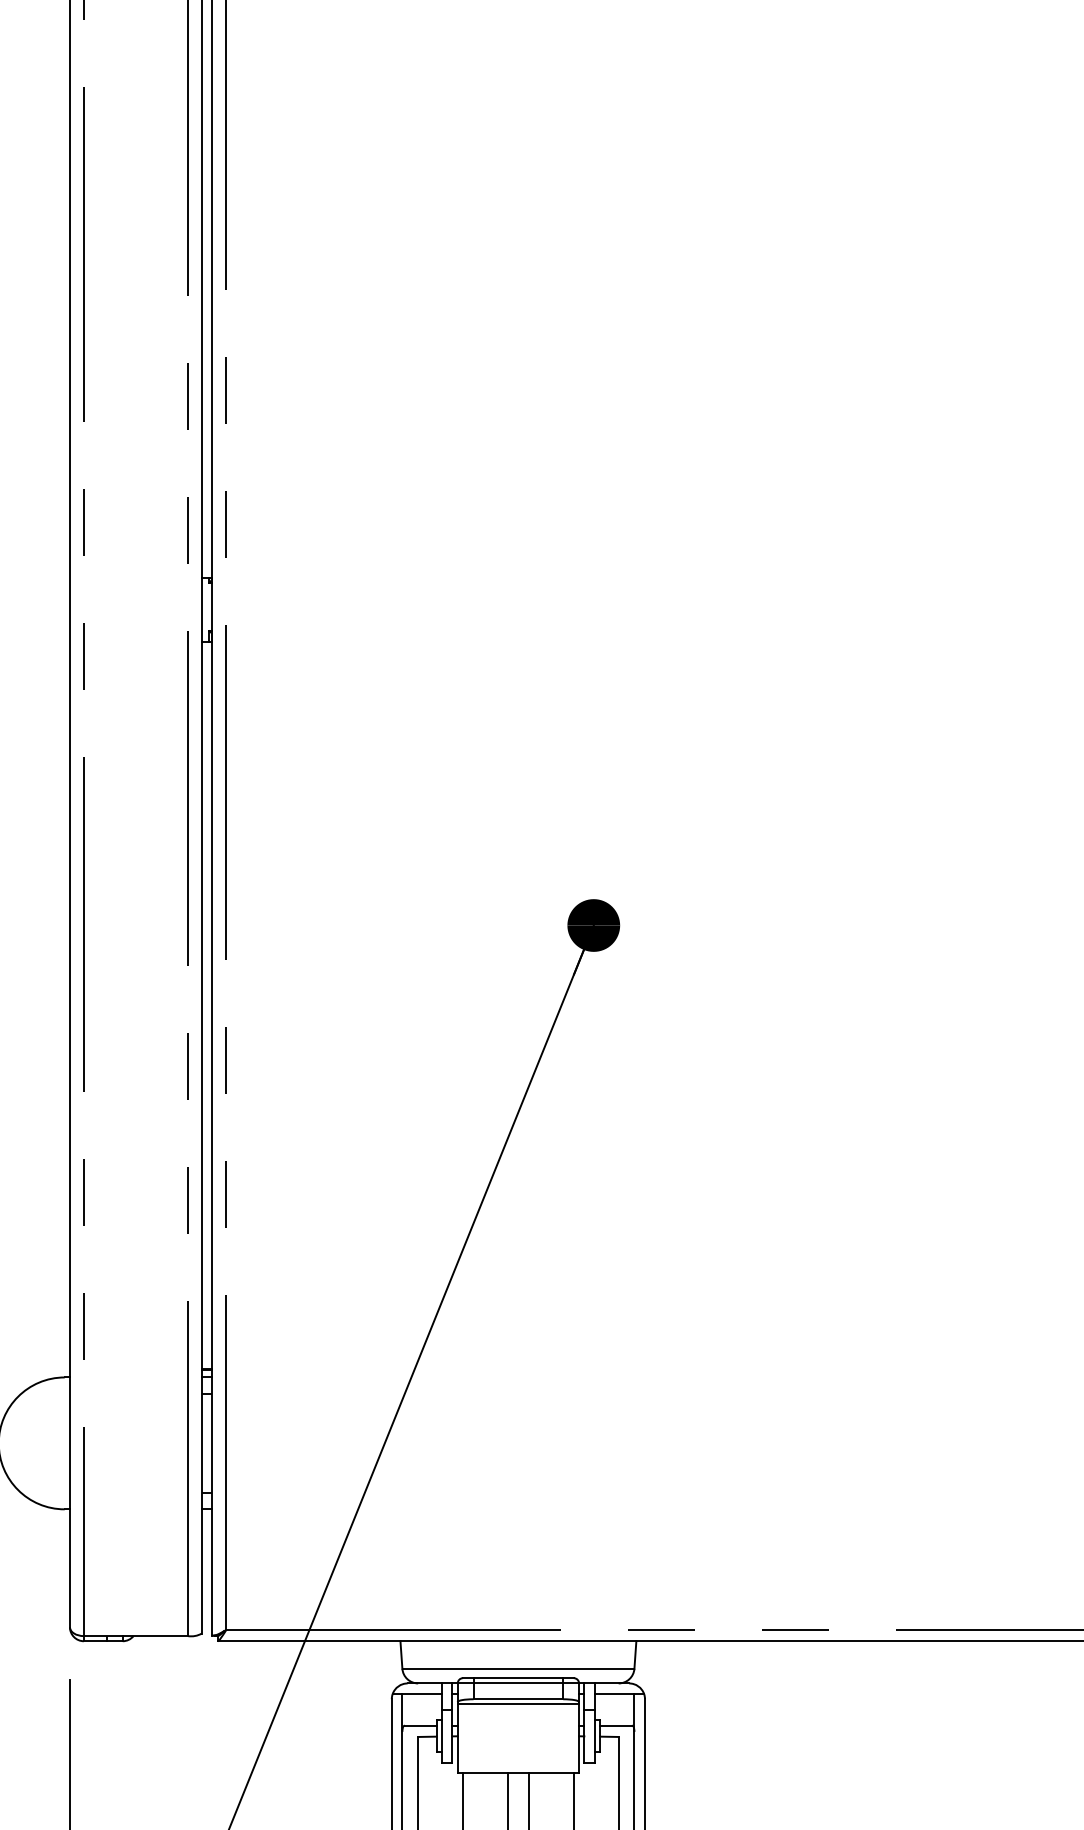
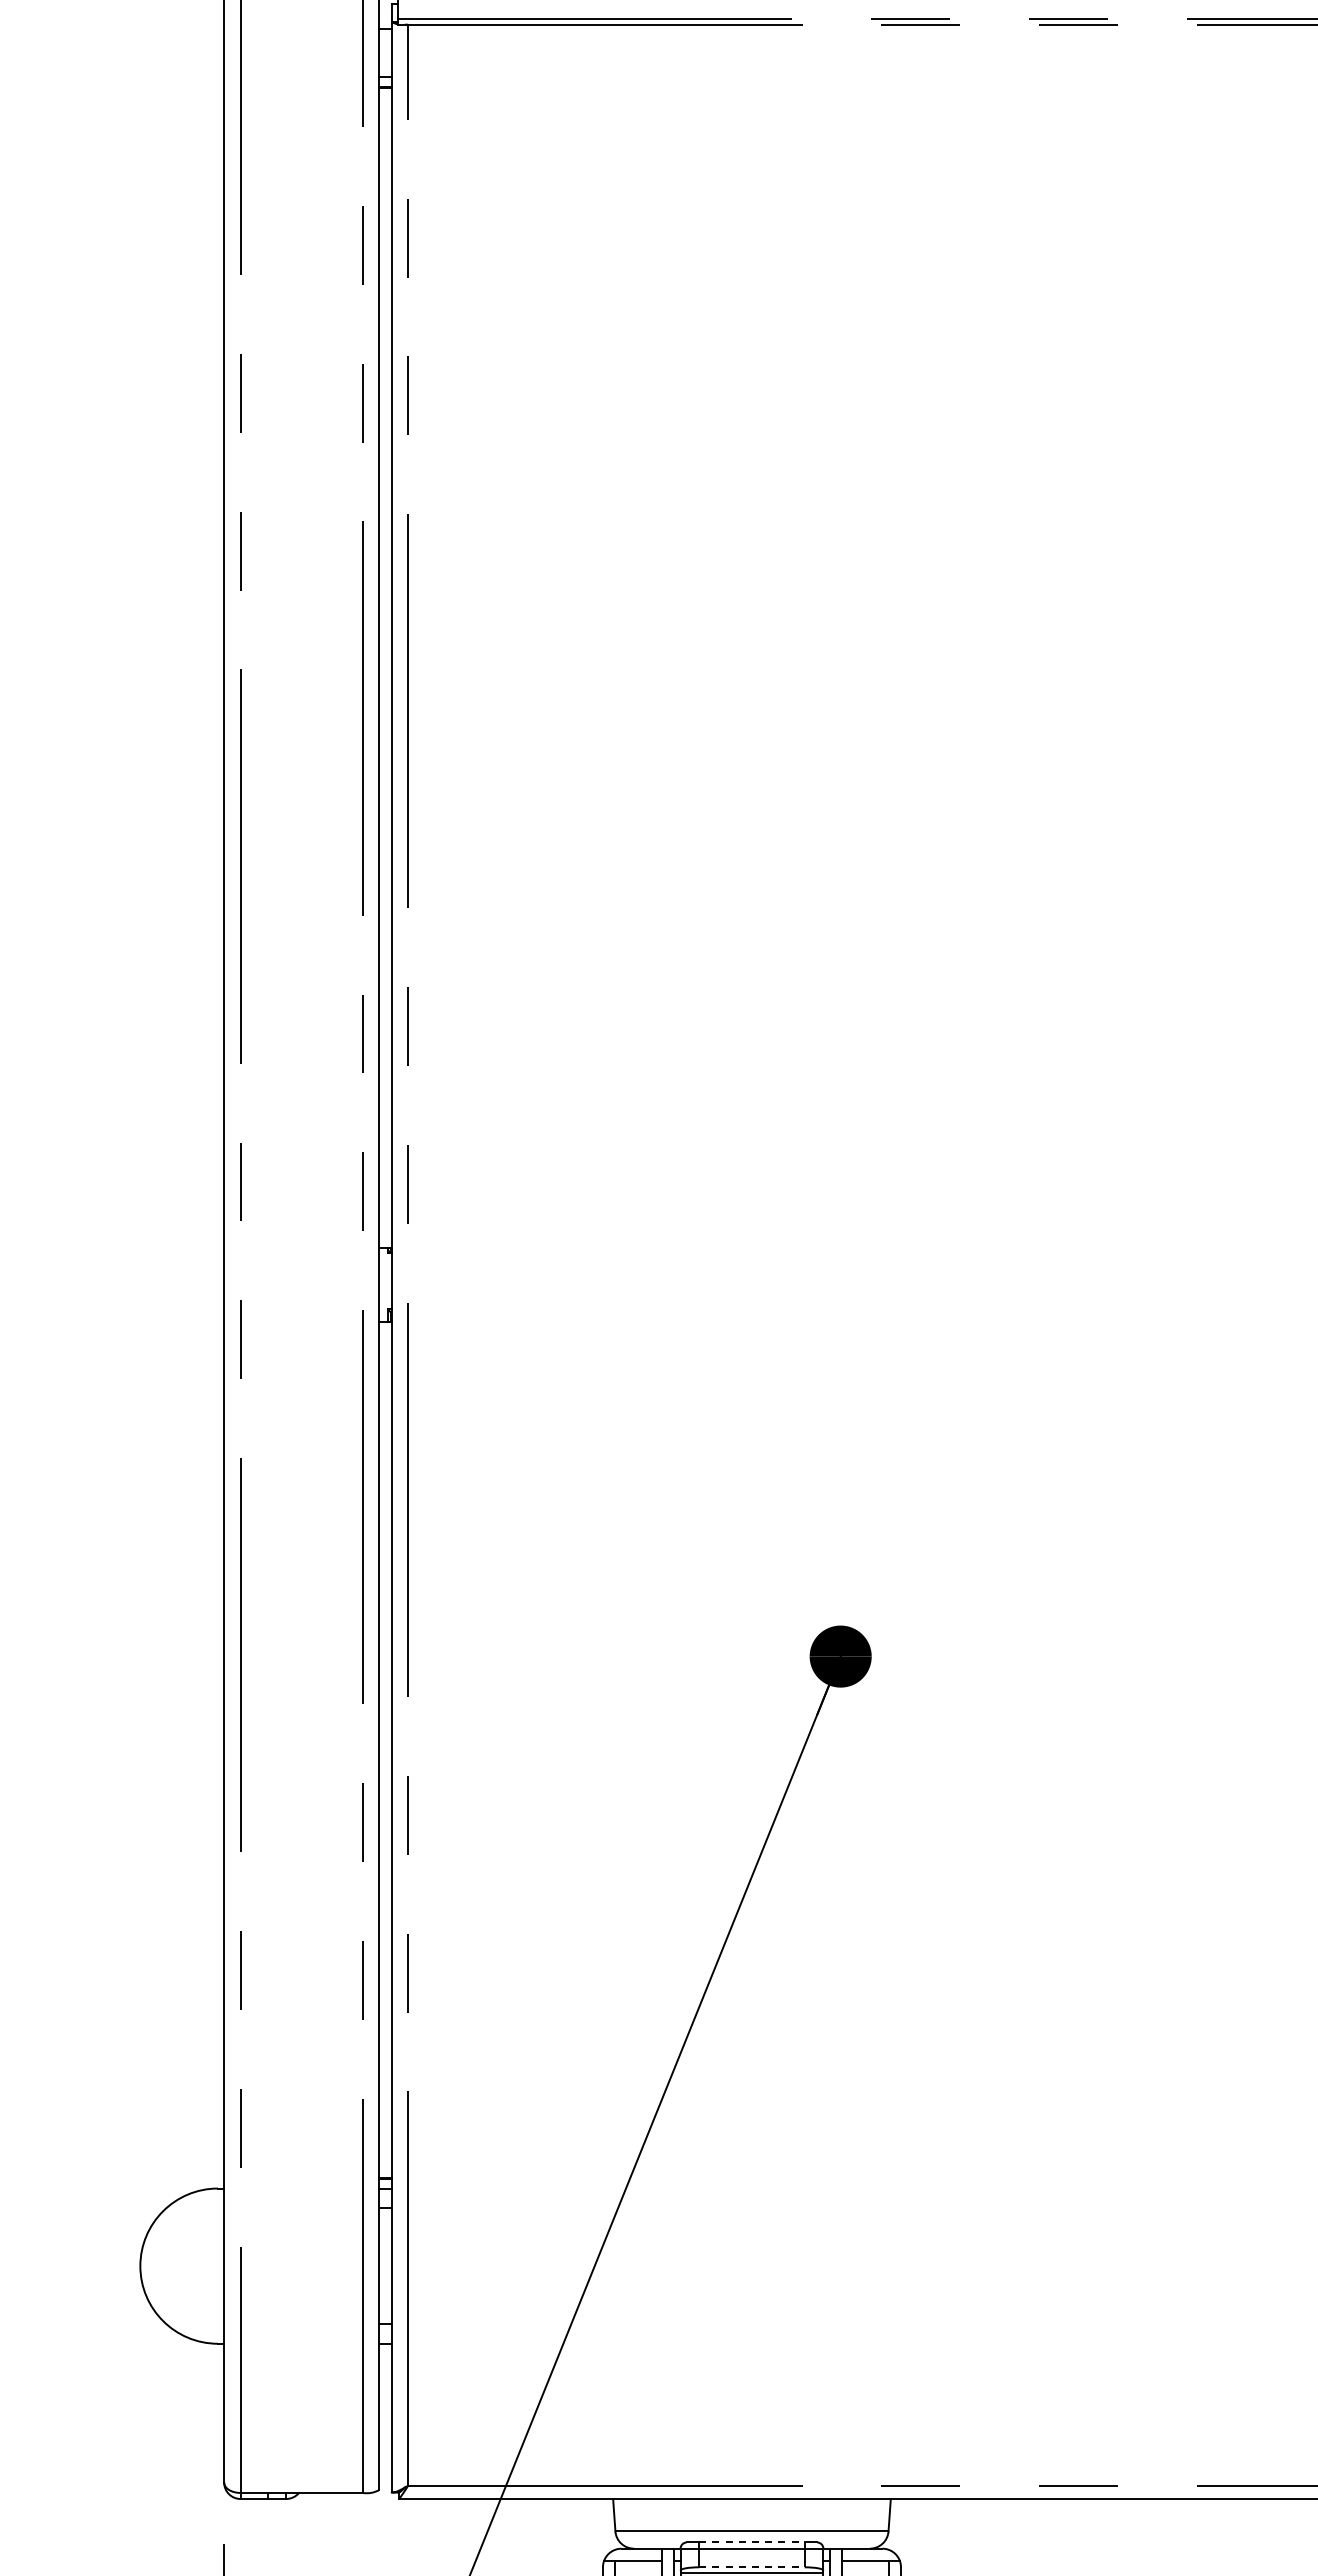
line: (518, 1678) -> (751, 2542), solid -> dashed
line: (518, 1699) -> (751, 2567), solid -> dashed

